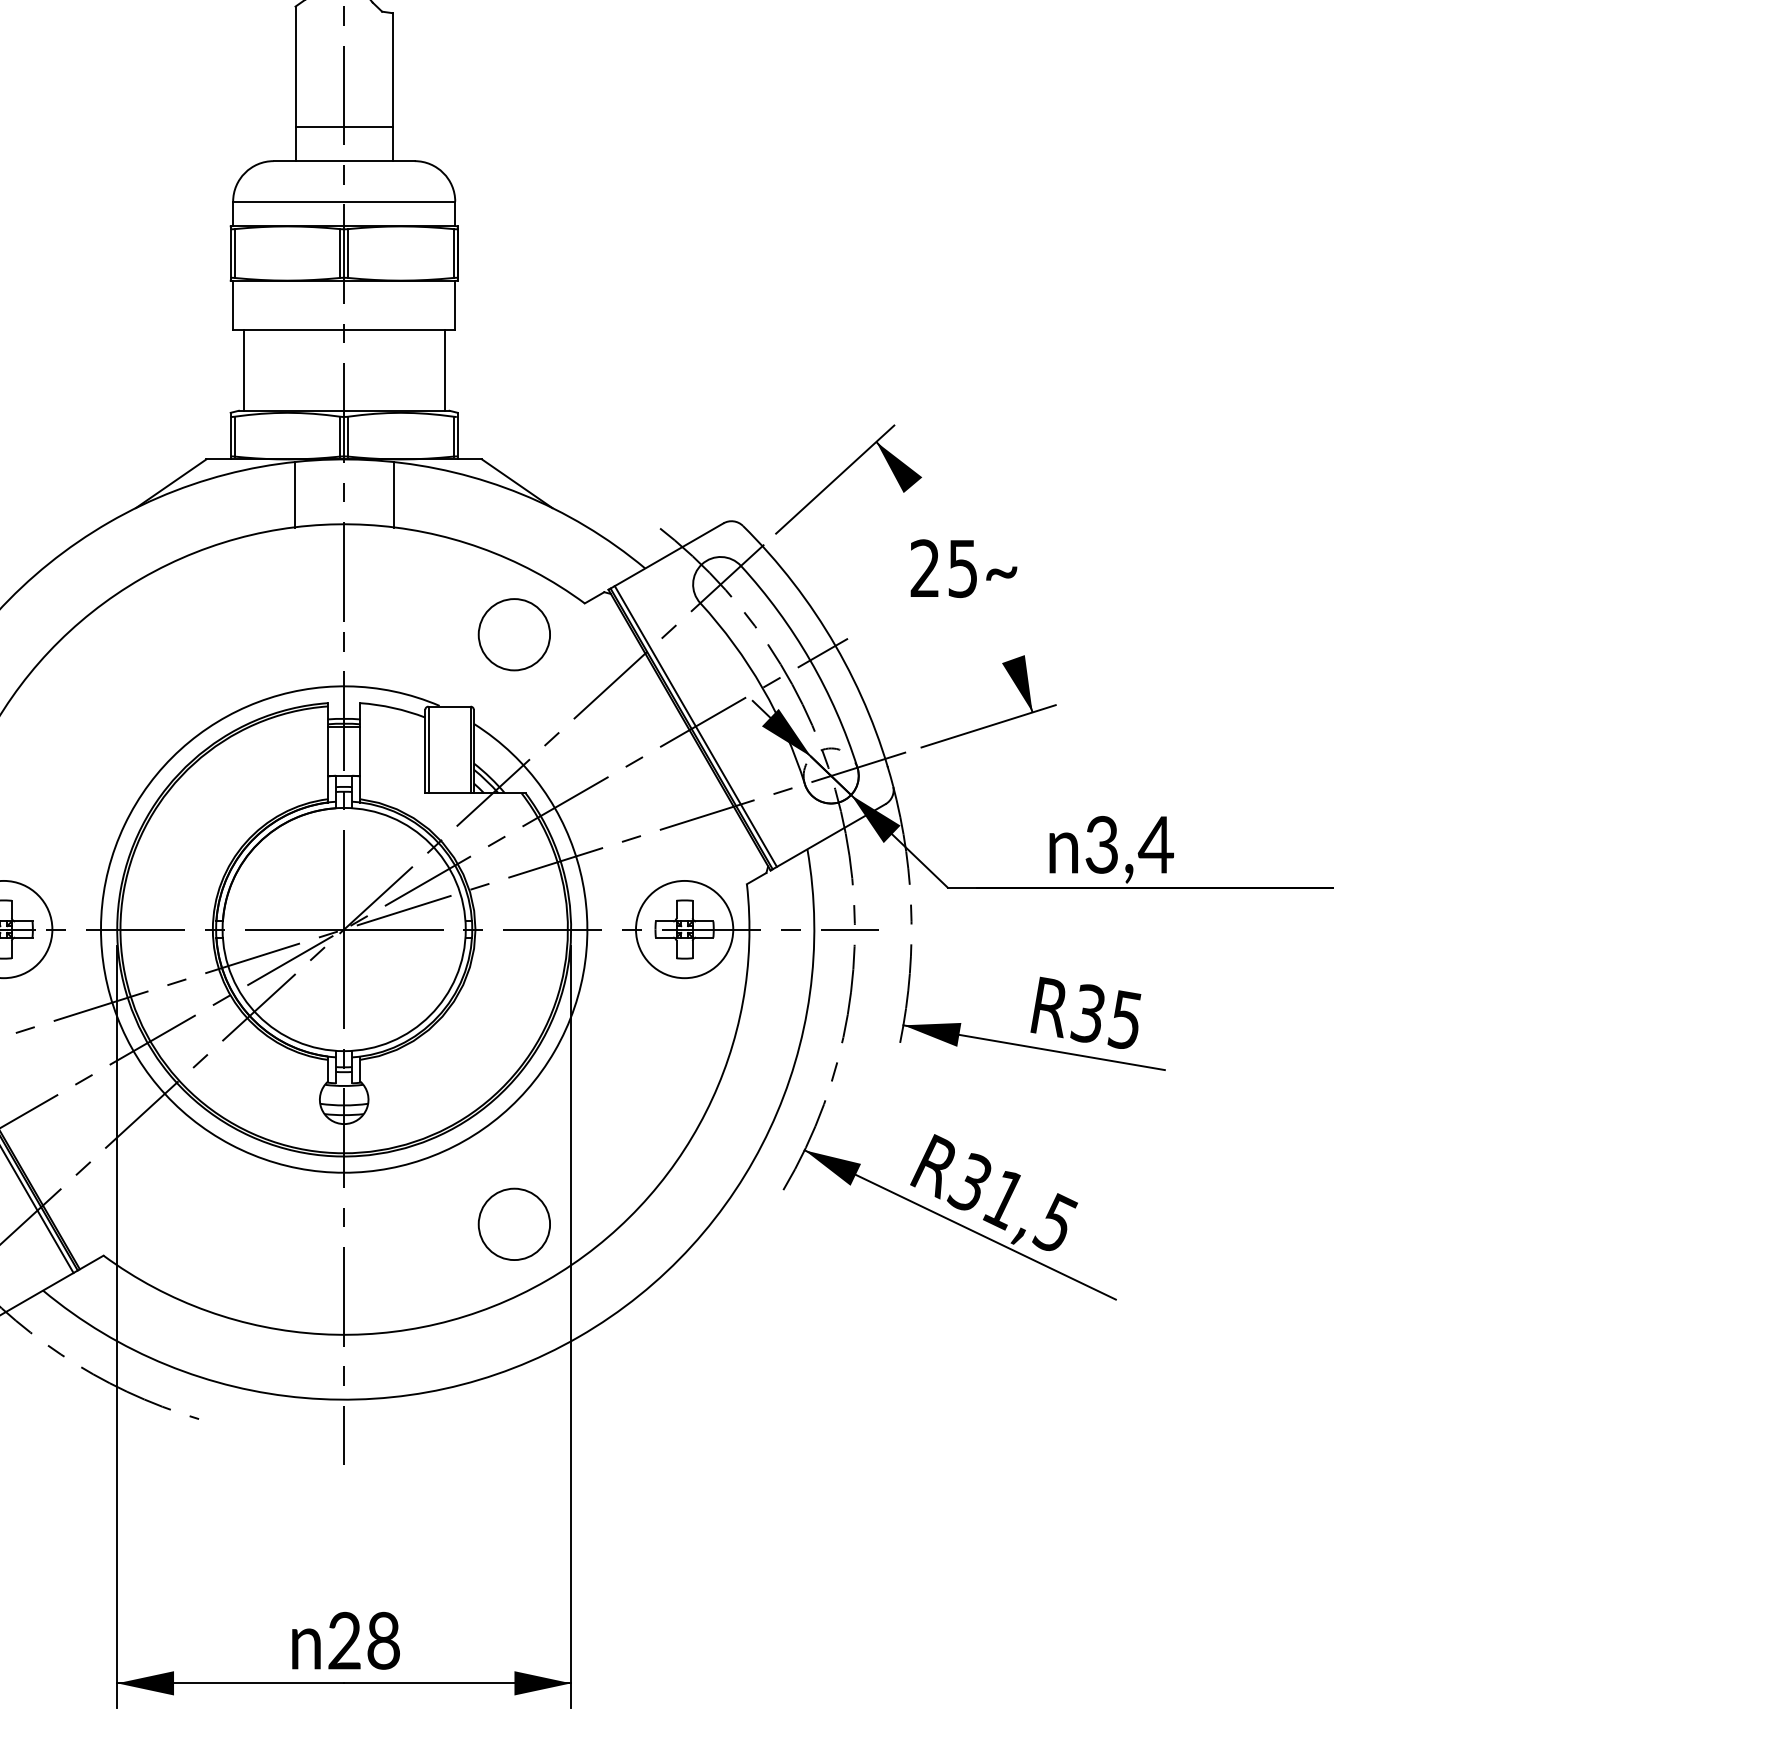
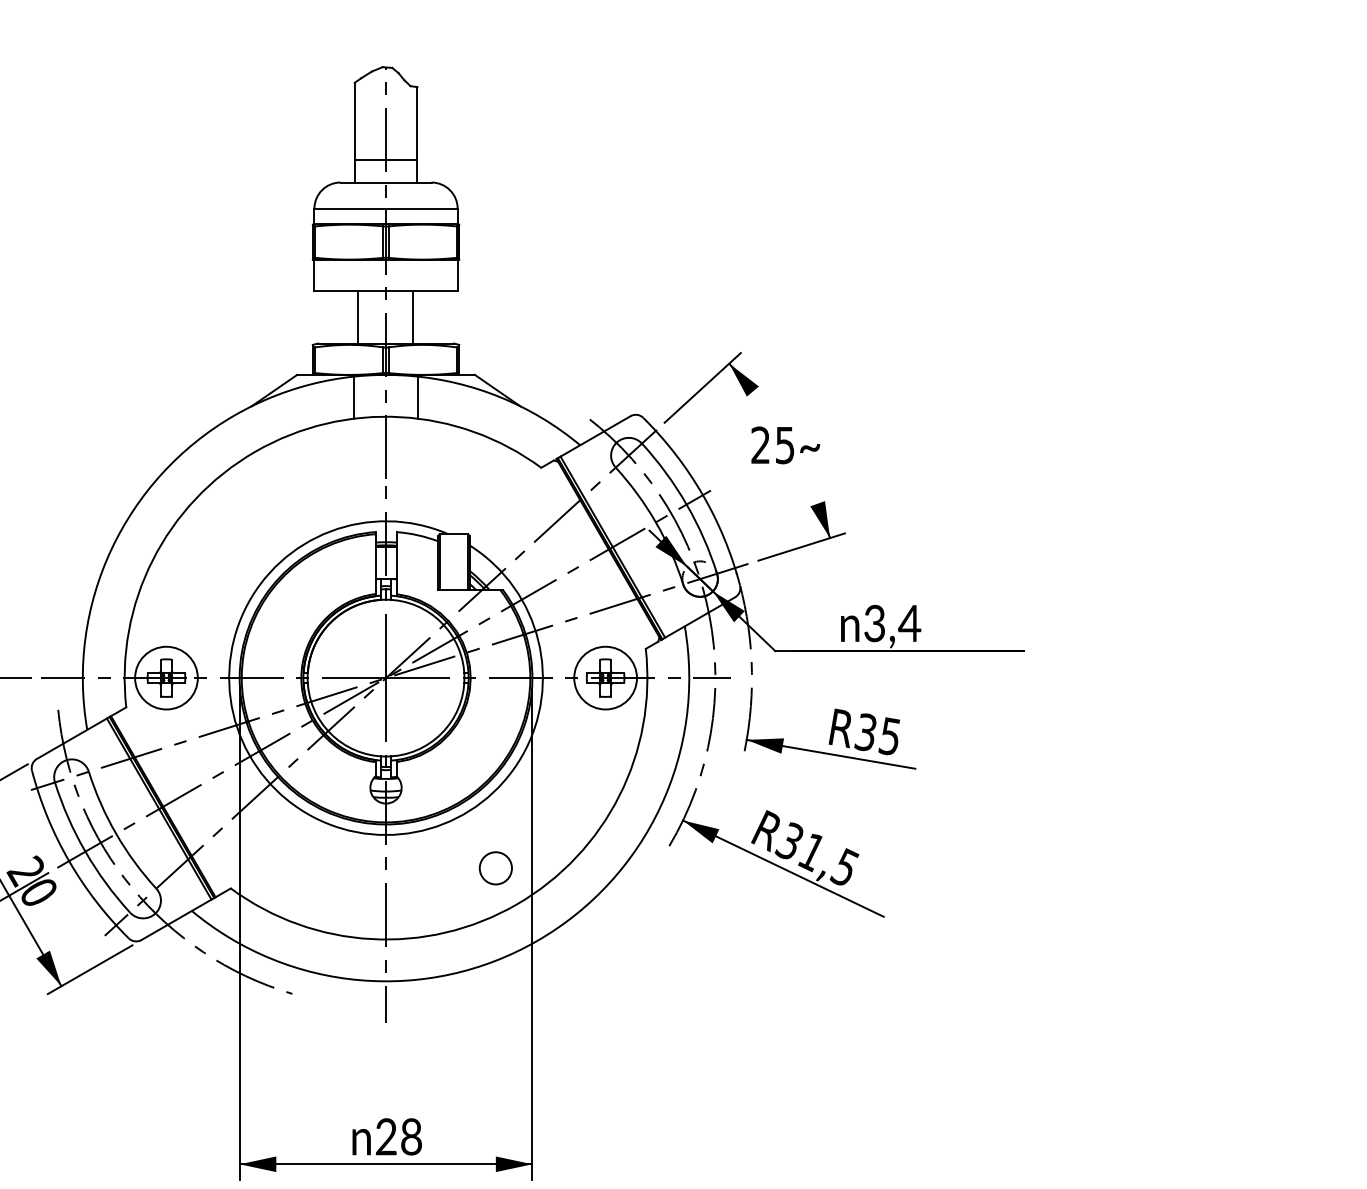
line: (244, 370) -> (358, 317), moved
line: (444, 370) -> (412, 317), moved
circle: (513, 633) -> (495, 487), removed
circle: (513, 1224) -> (495, 868), size x0.7

